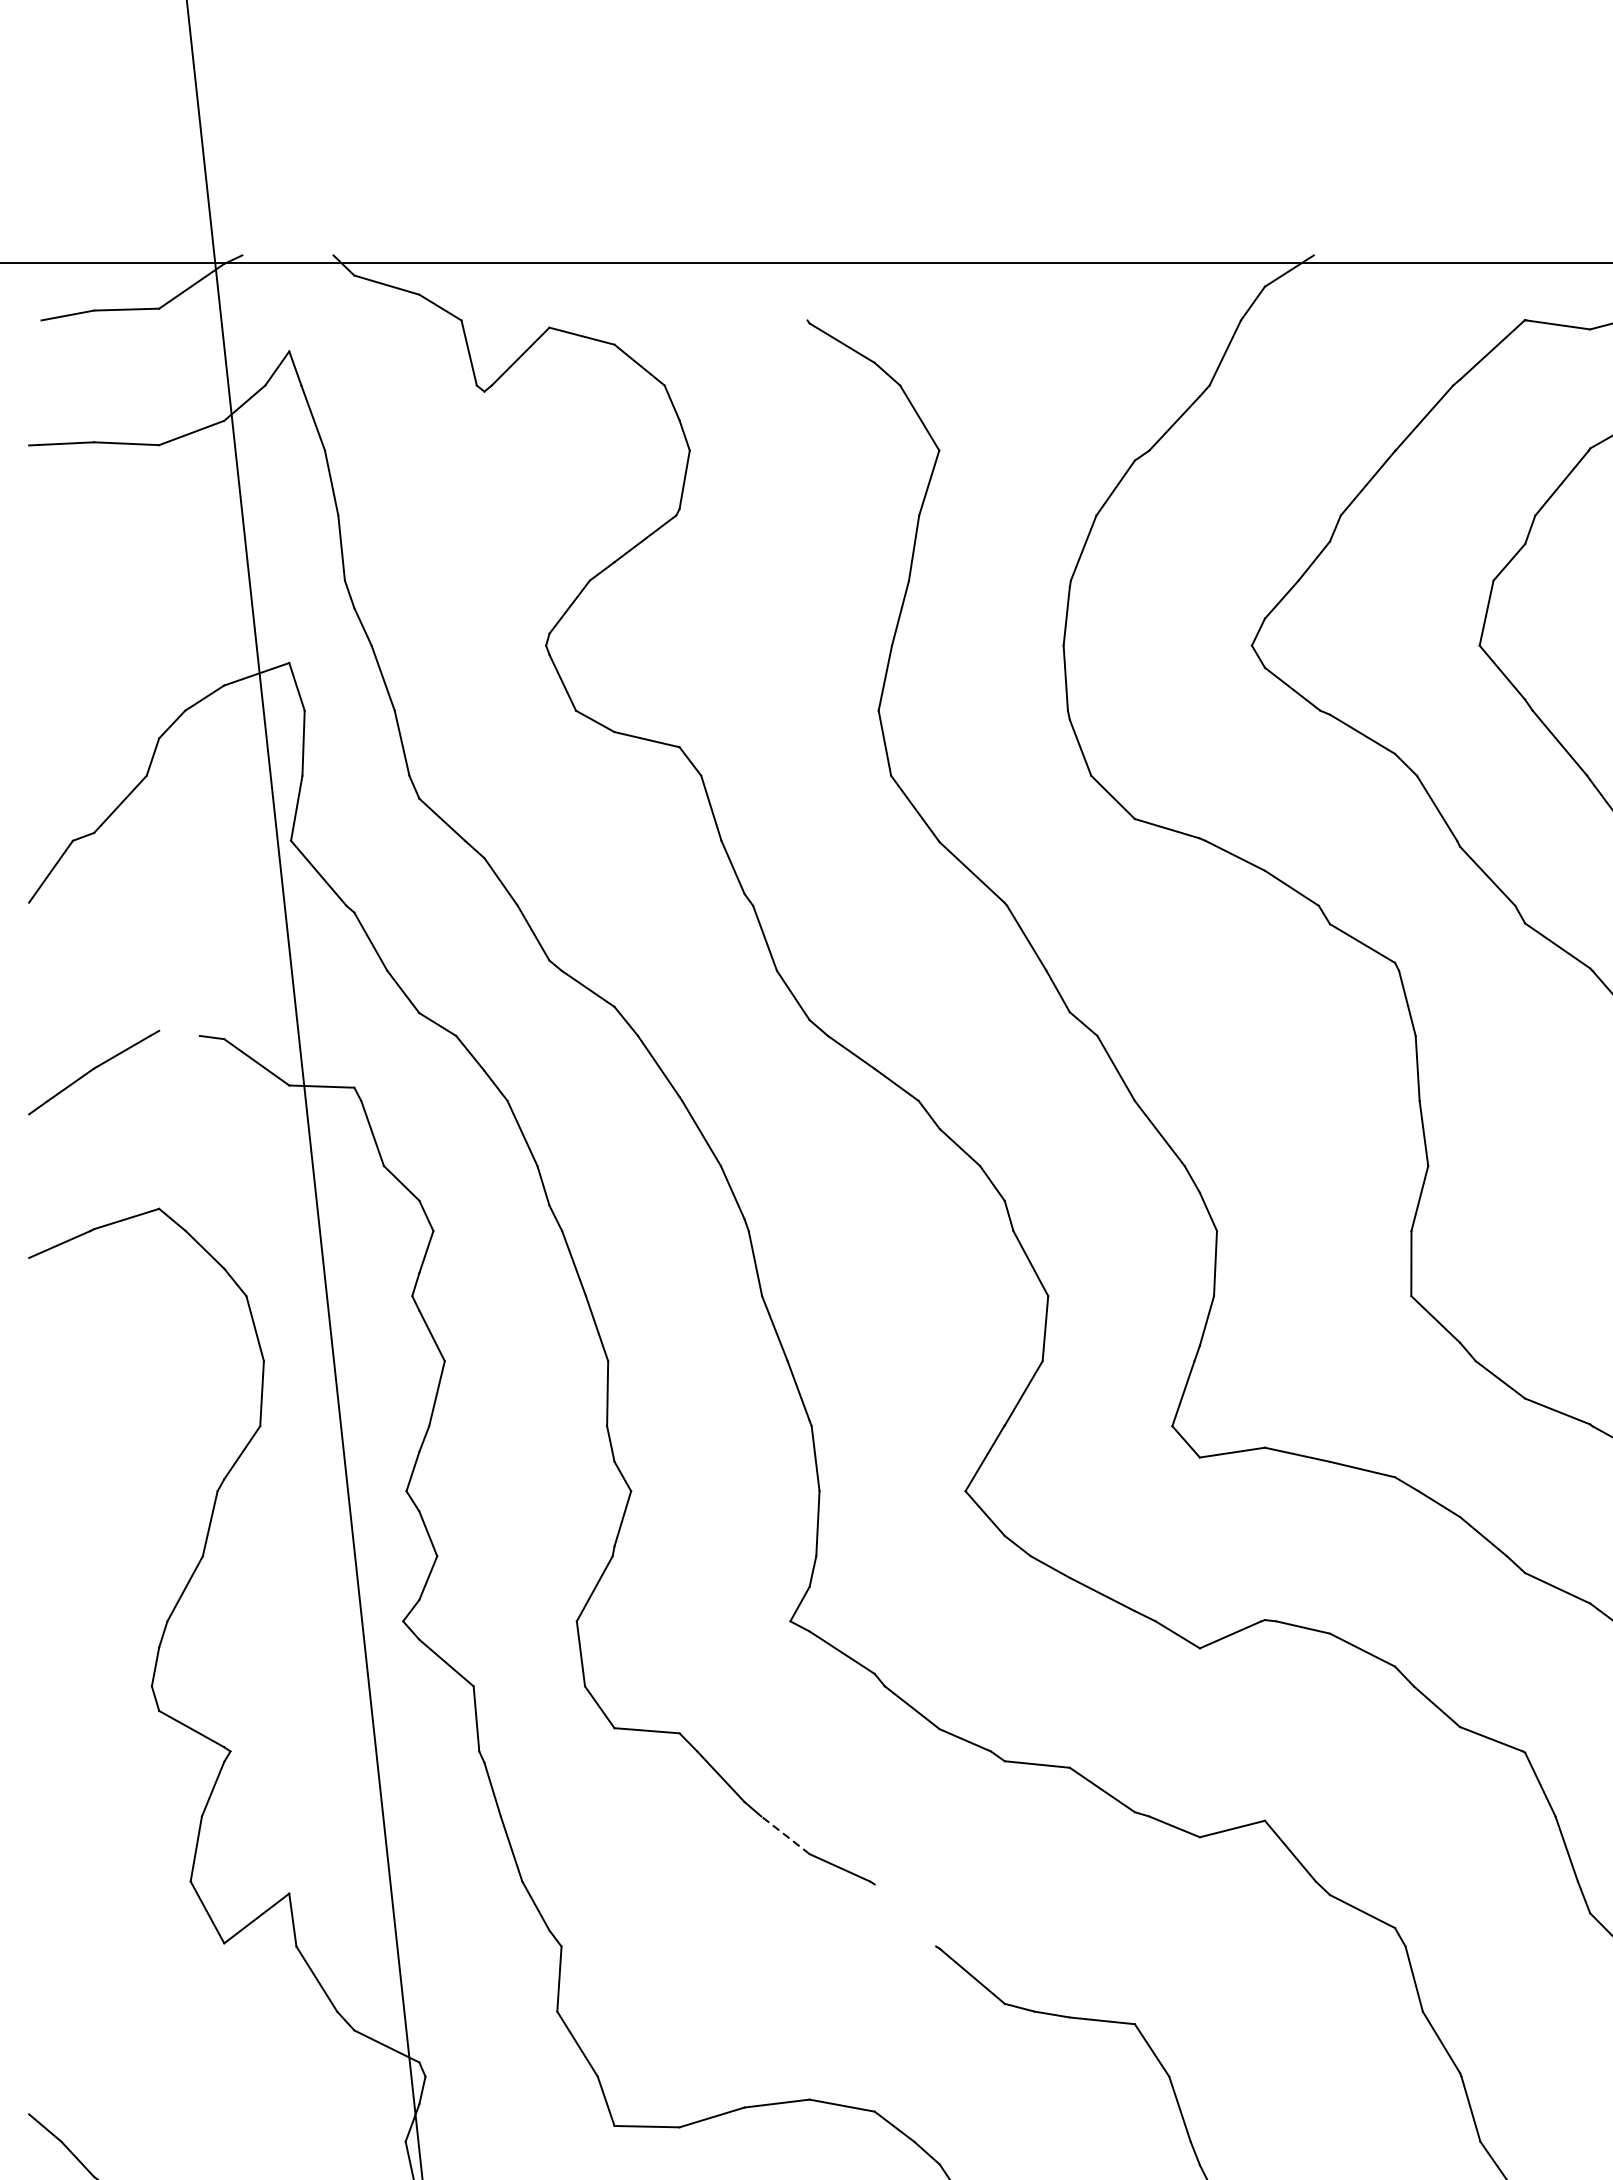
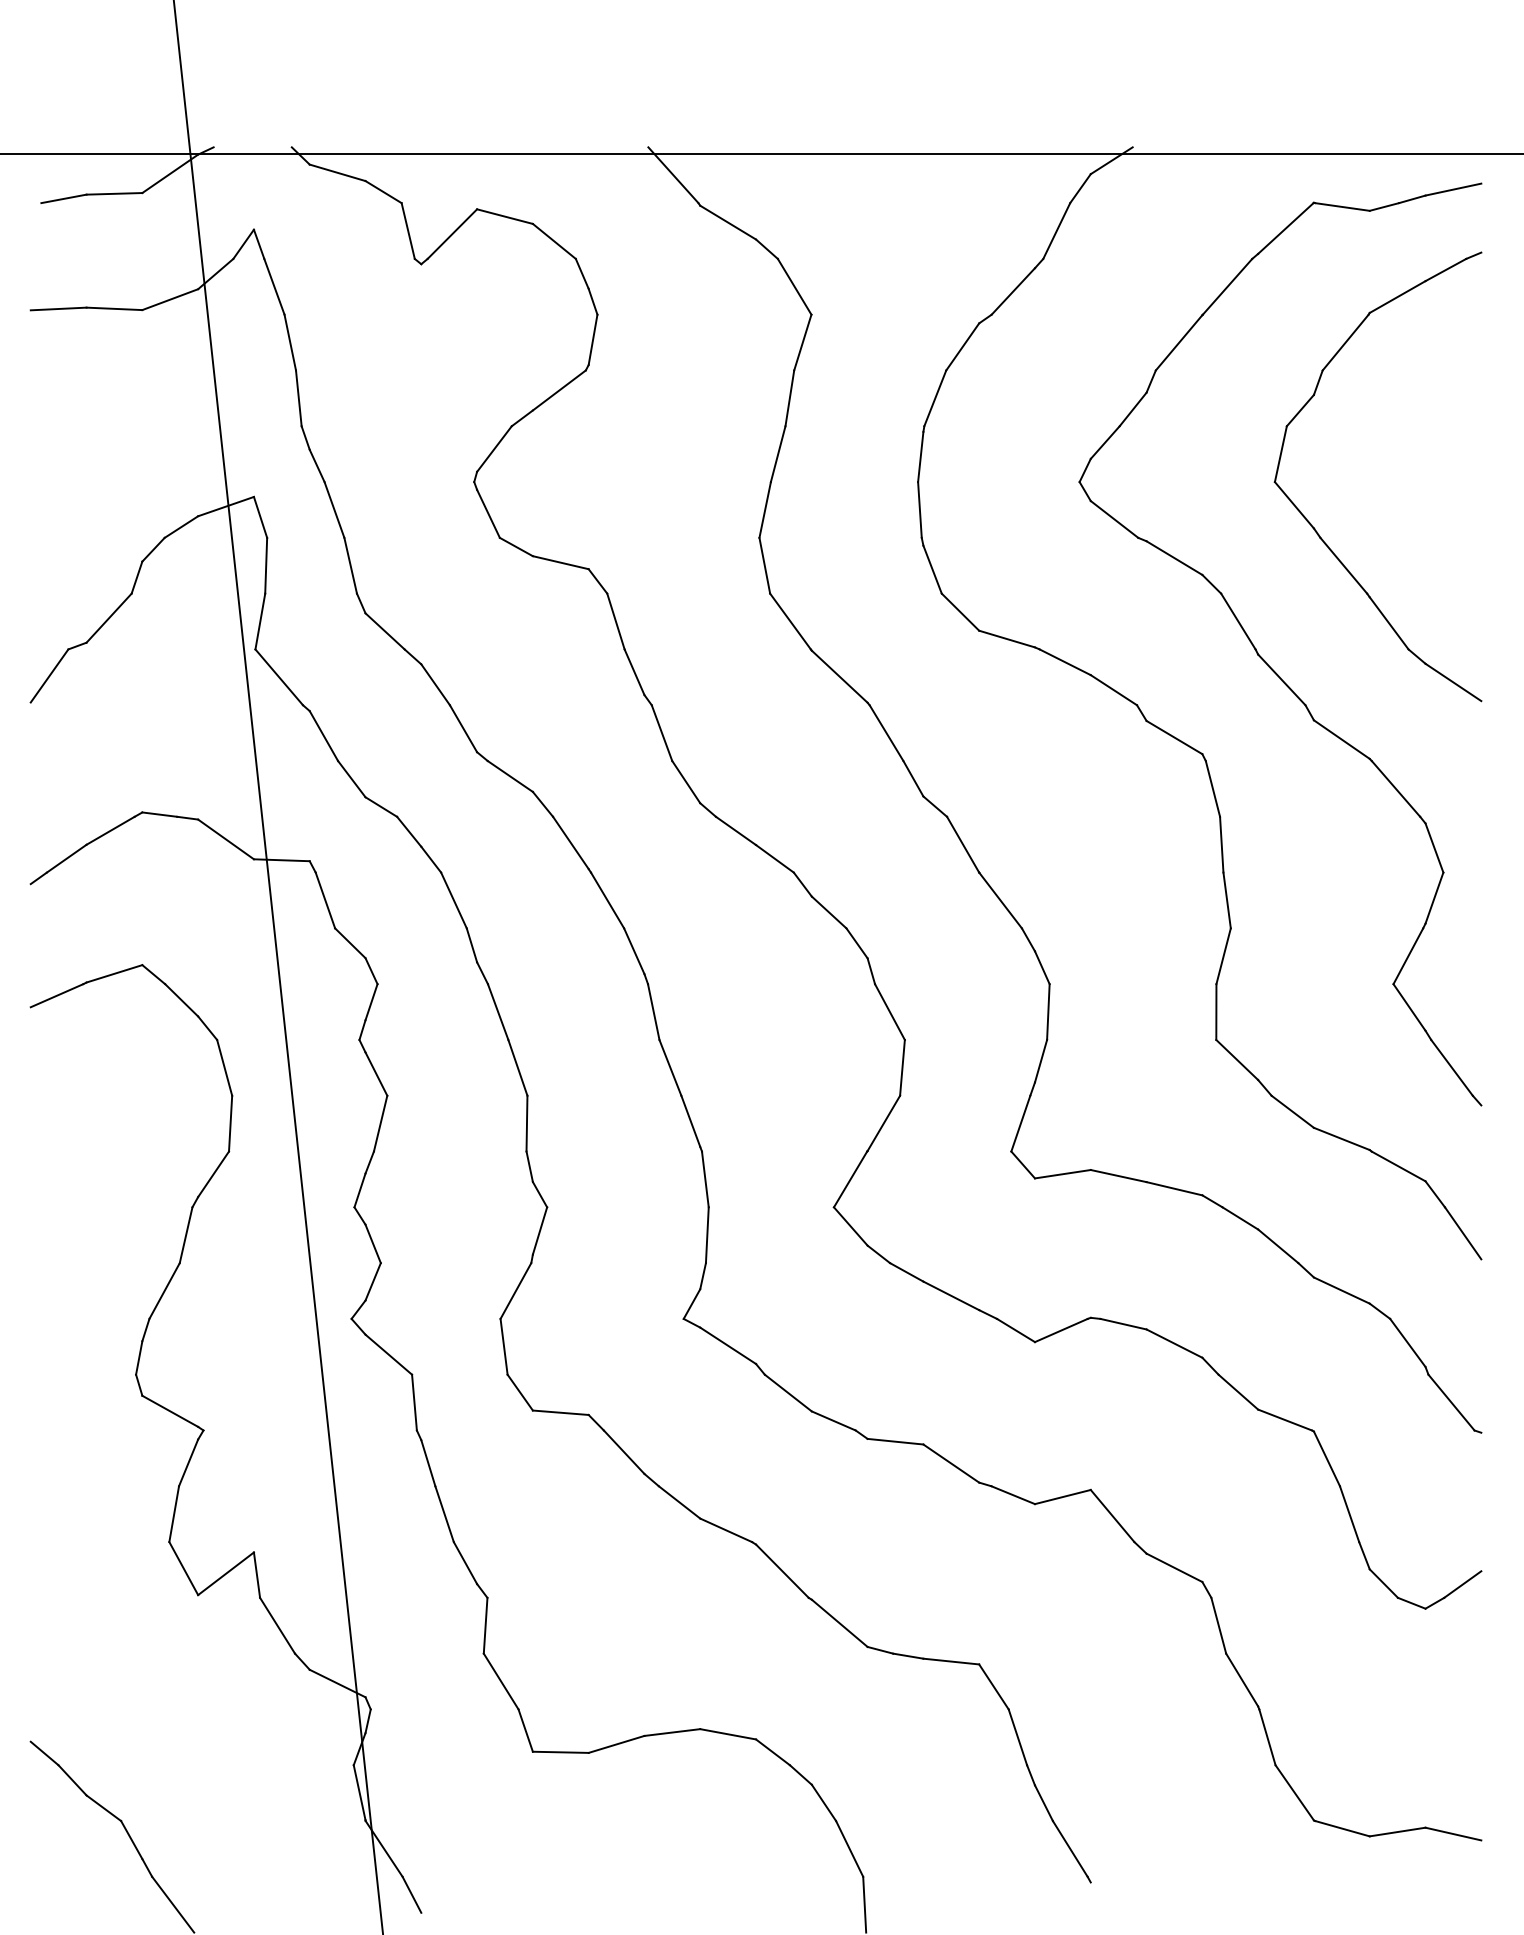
line: (778, 288) -> (673, 175), added
line: (179, 1033) -> (159, 814), added
line: (785, 1835) -> (679, 1502), dashed -> solid
line: (905, 1914) -> (782, 1570), added

